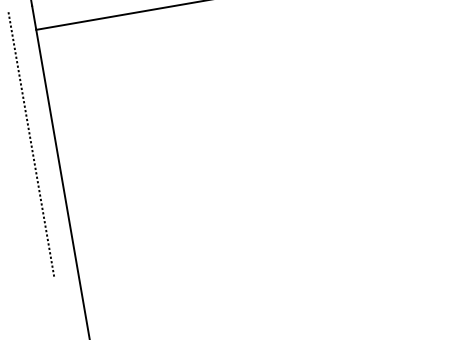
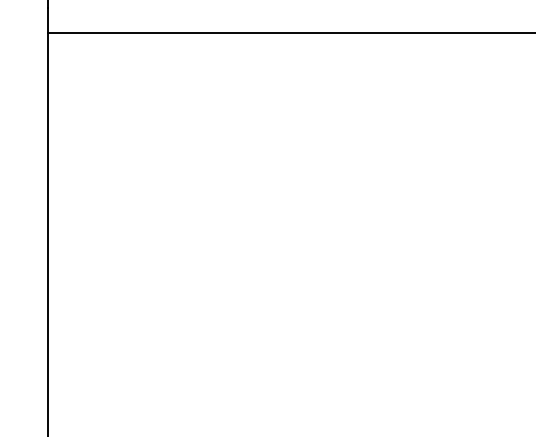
line: (30, 143) -> (23, 143), removed

